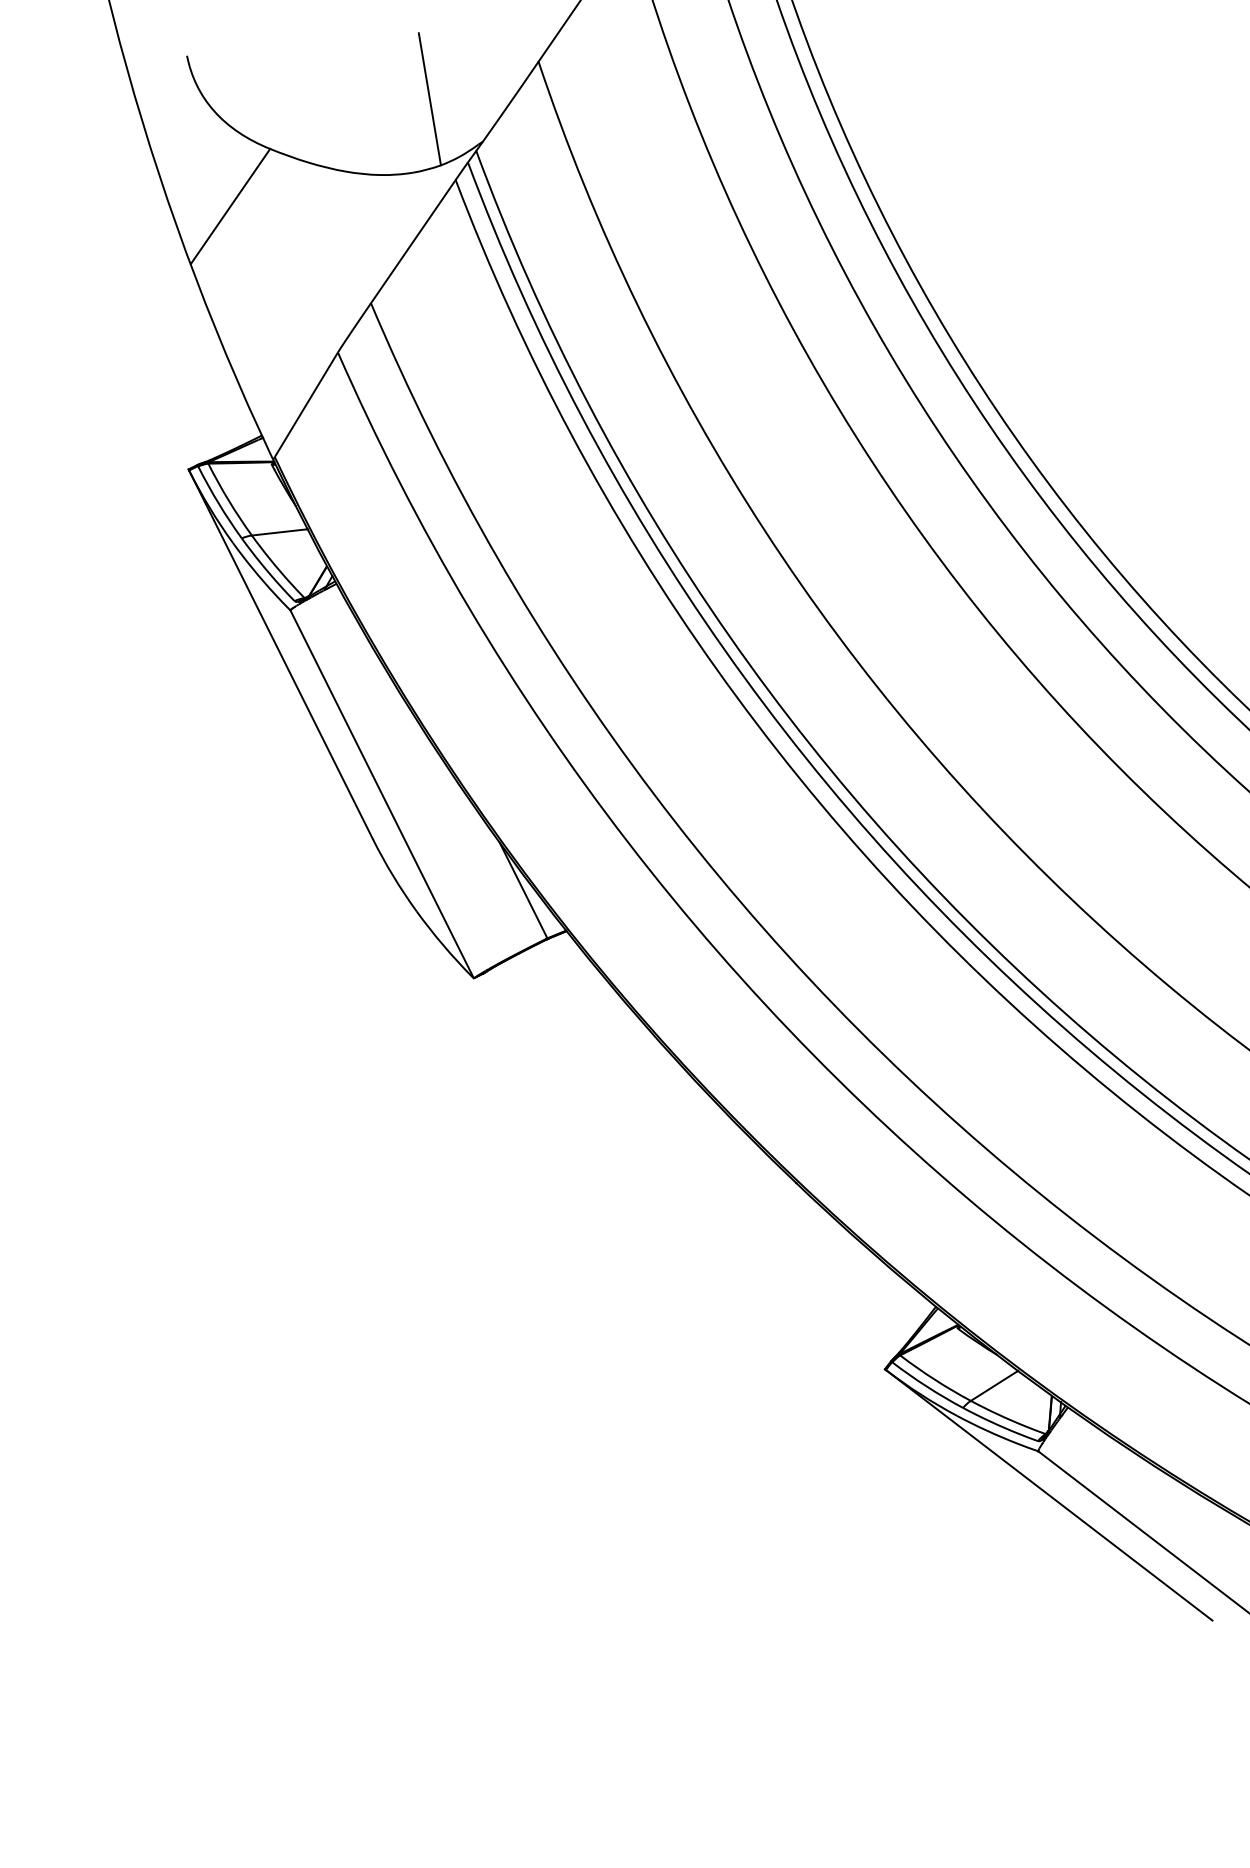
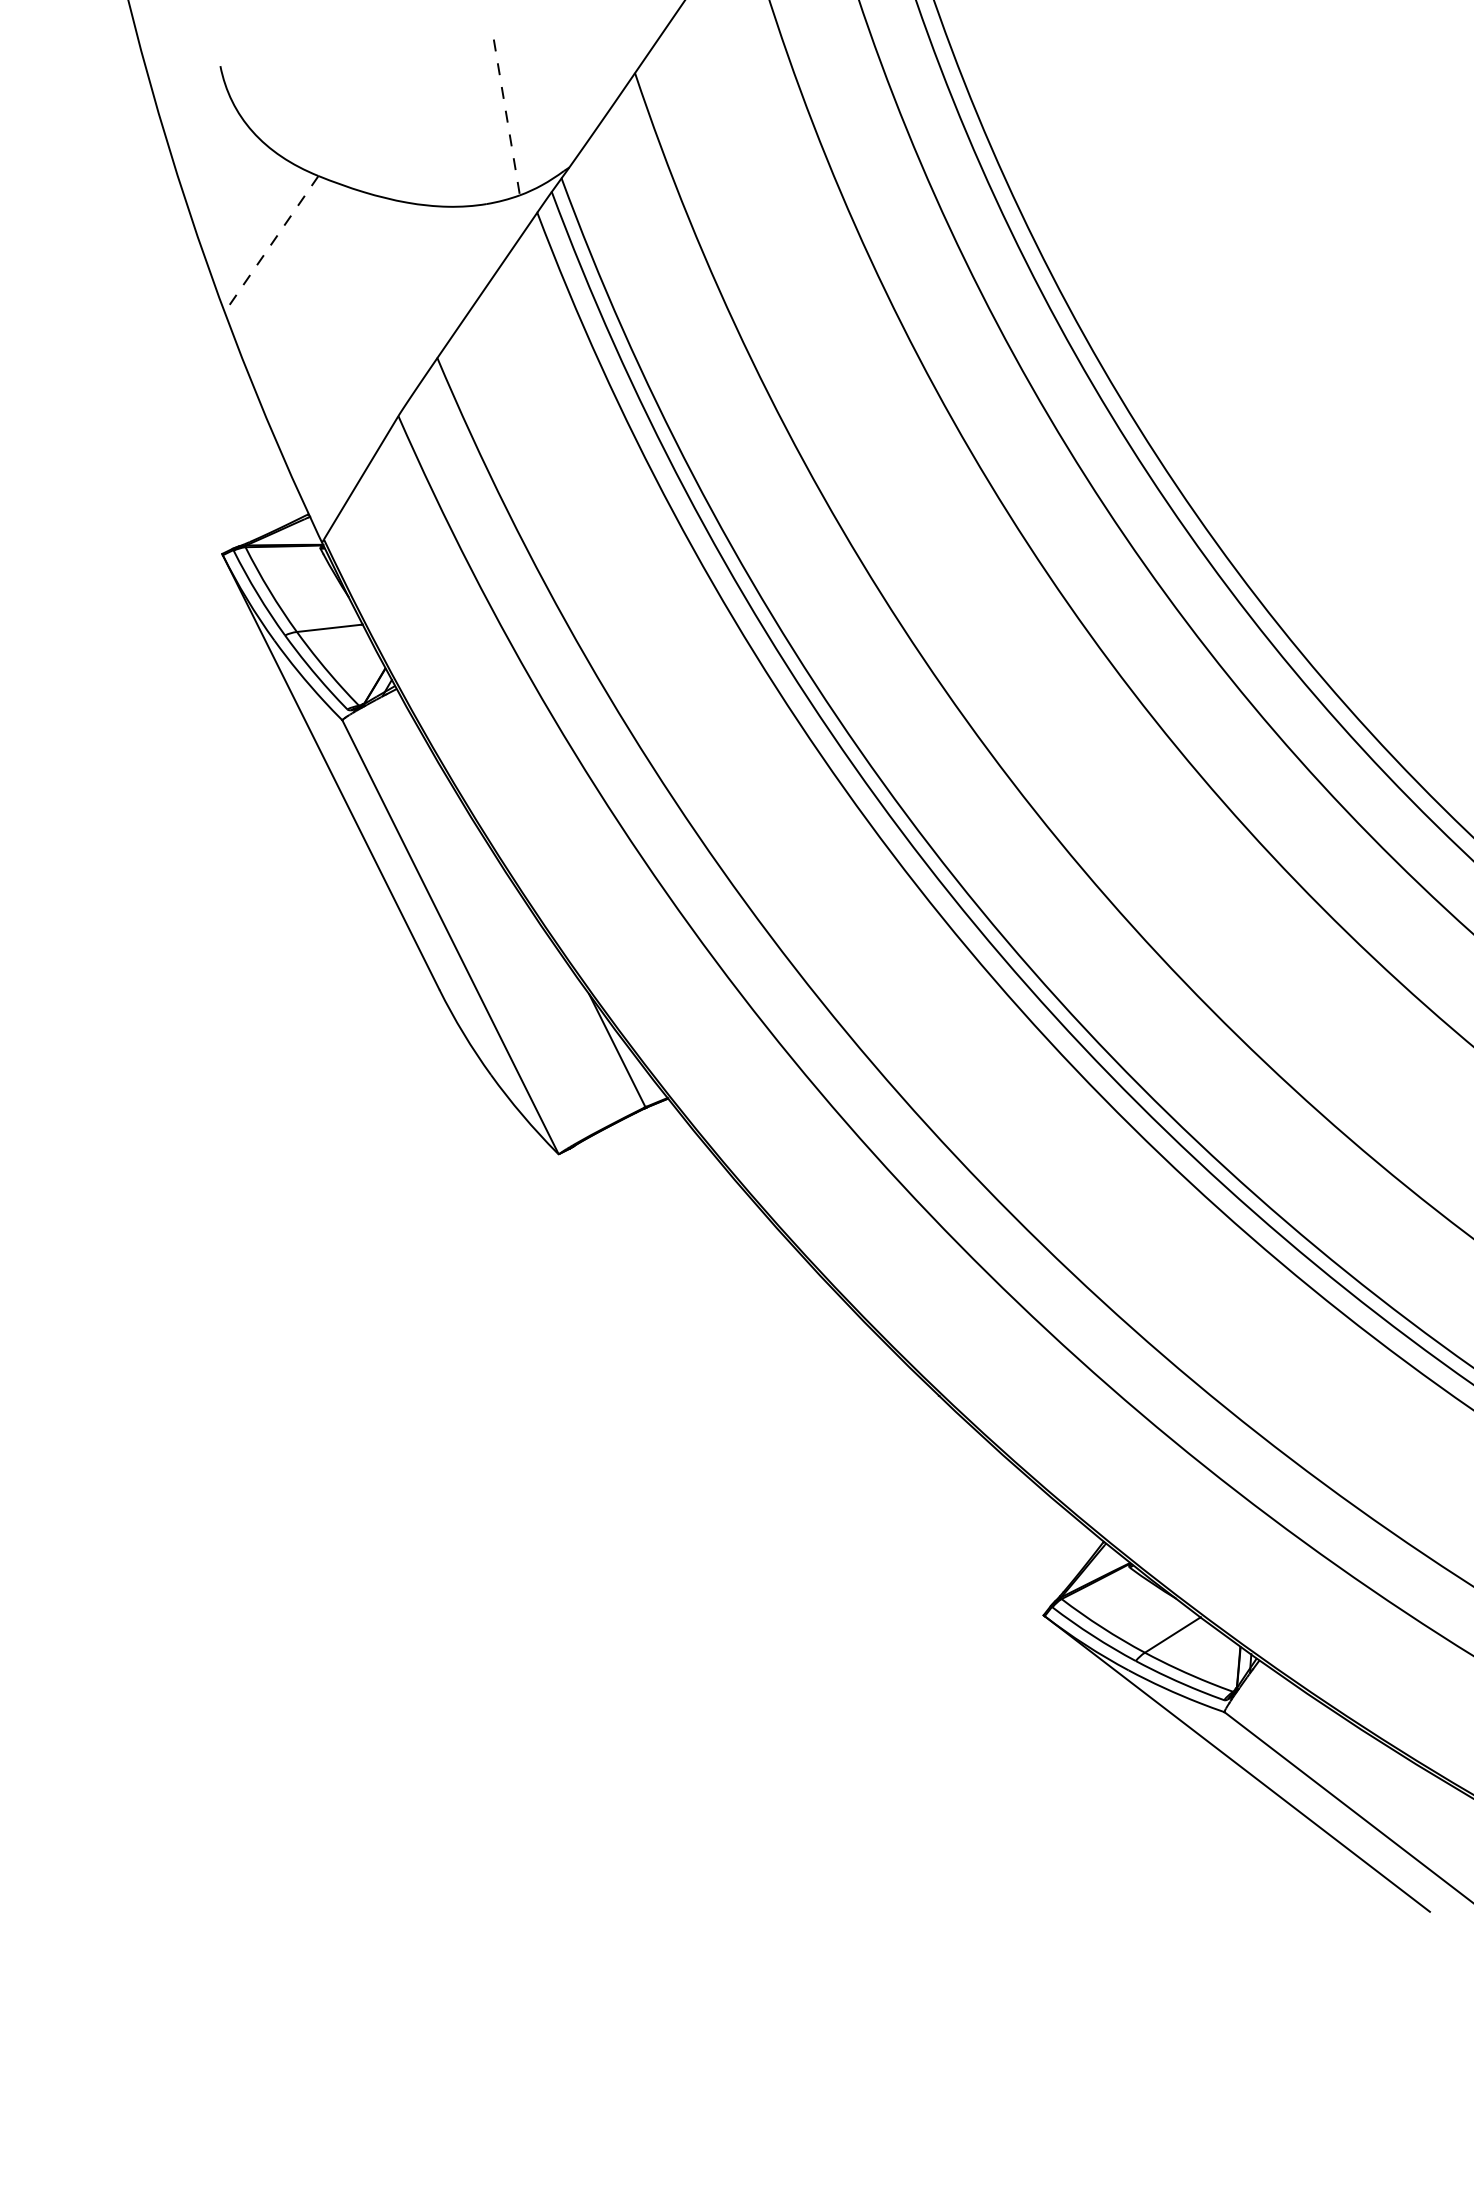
line: (429, 99) -> (506, 117), solid -> dashed
line: (230, 207) -> (271, 244), solid -> dashed

